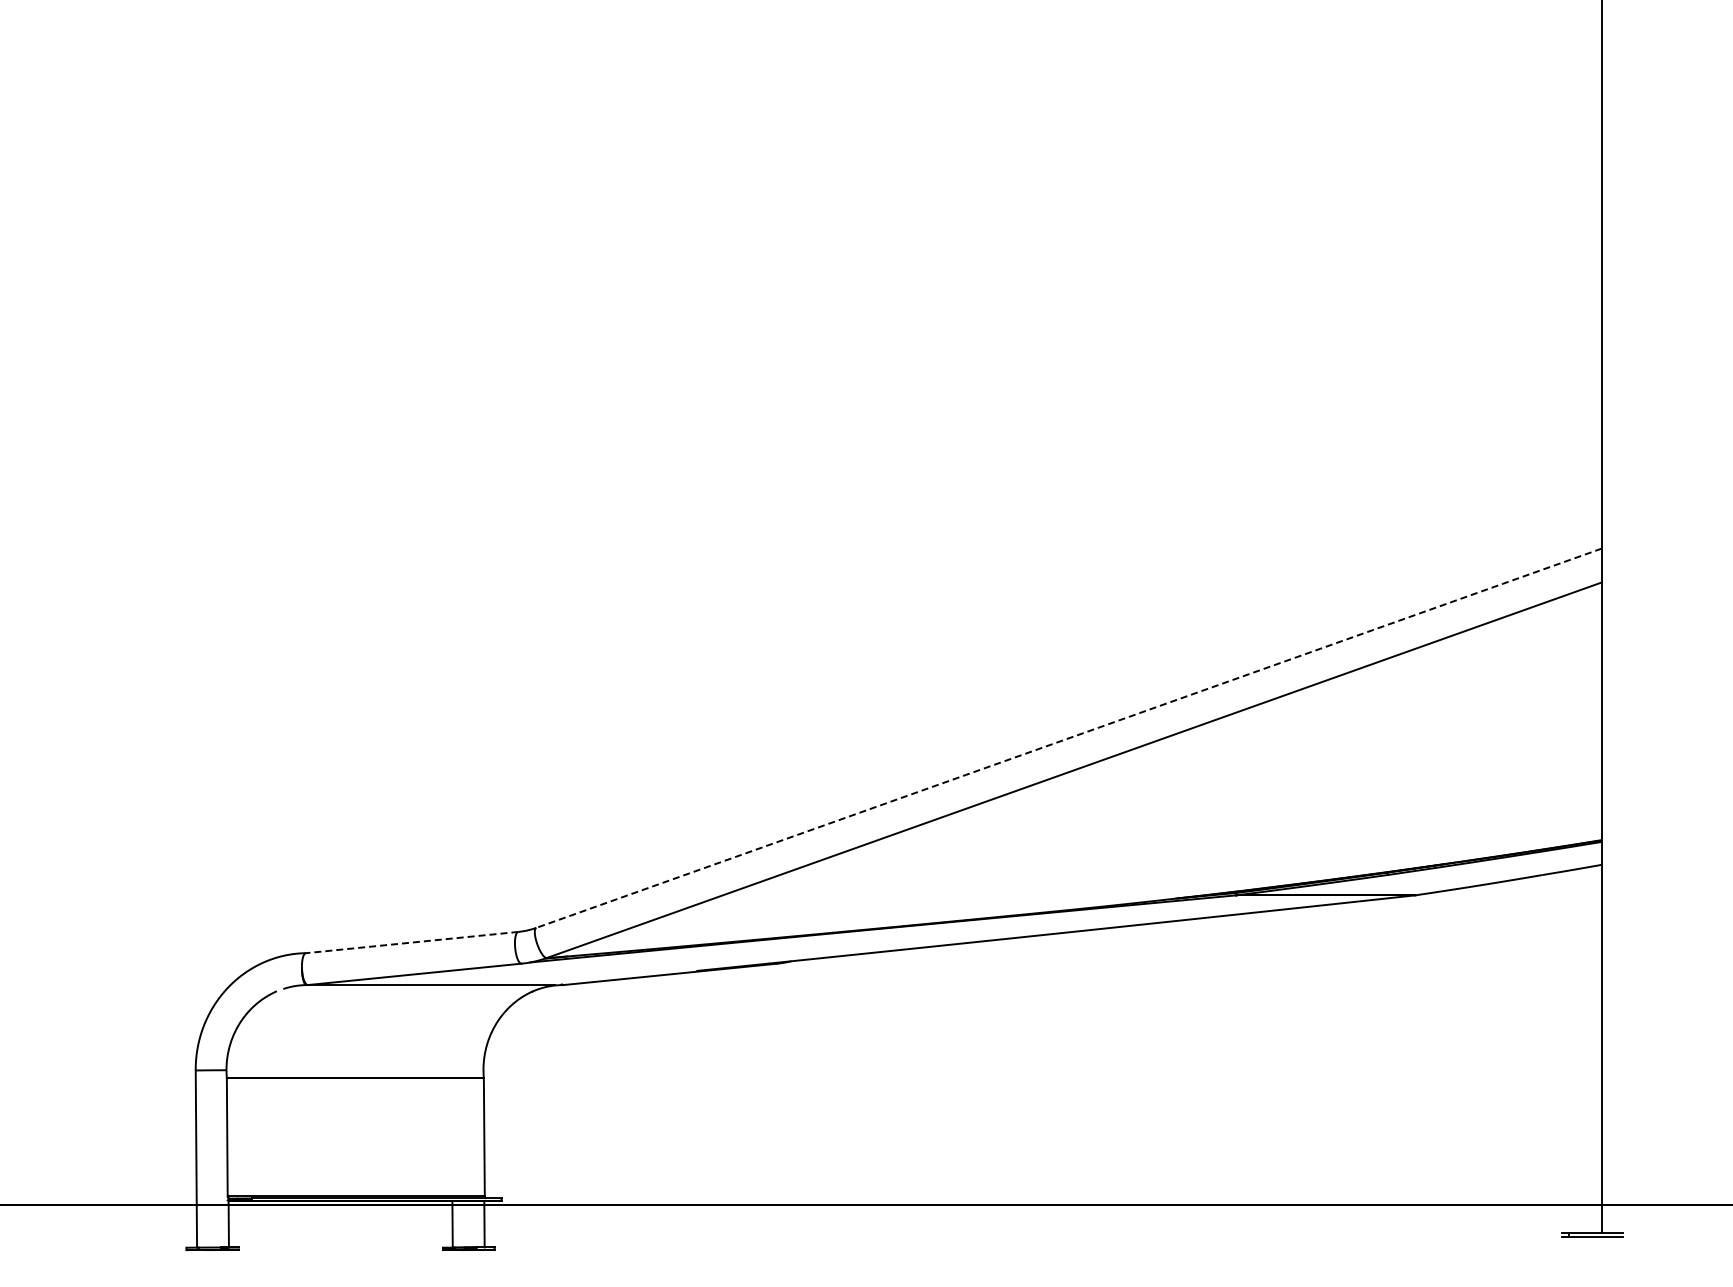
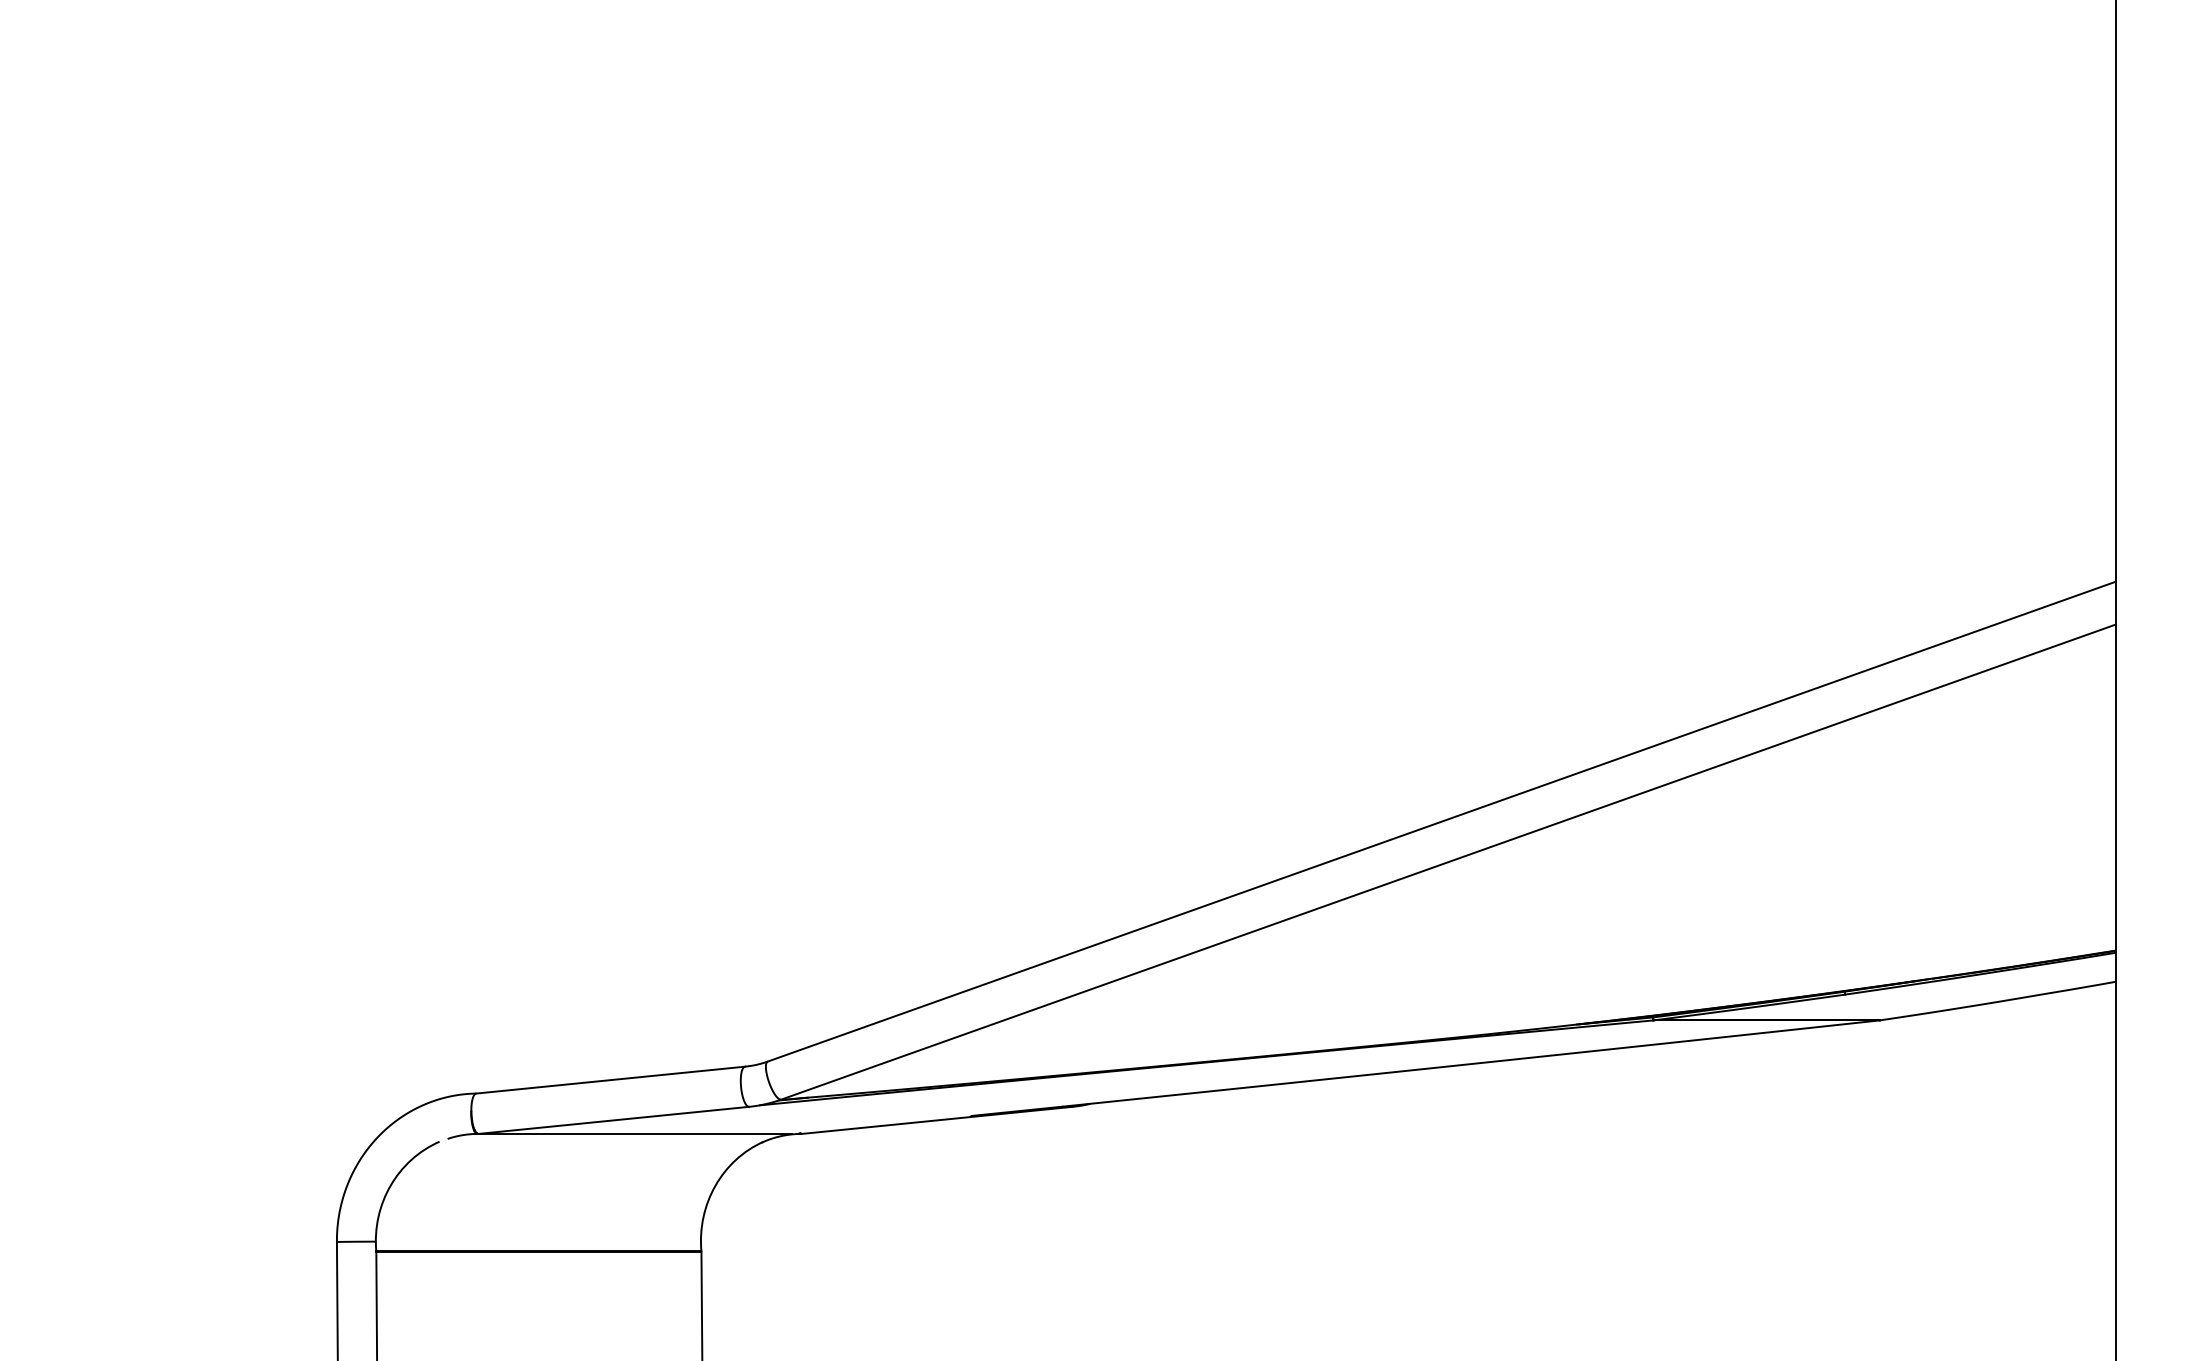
line: (1069, 738) -> (1442, 821), dashed -> solid
line: (412, 942) -> (611, 1080), dashed -> solid

